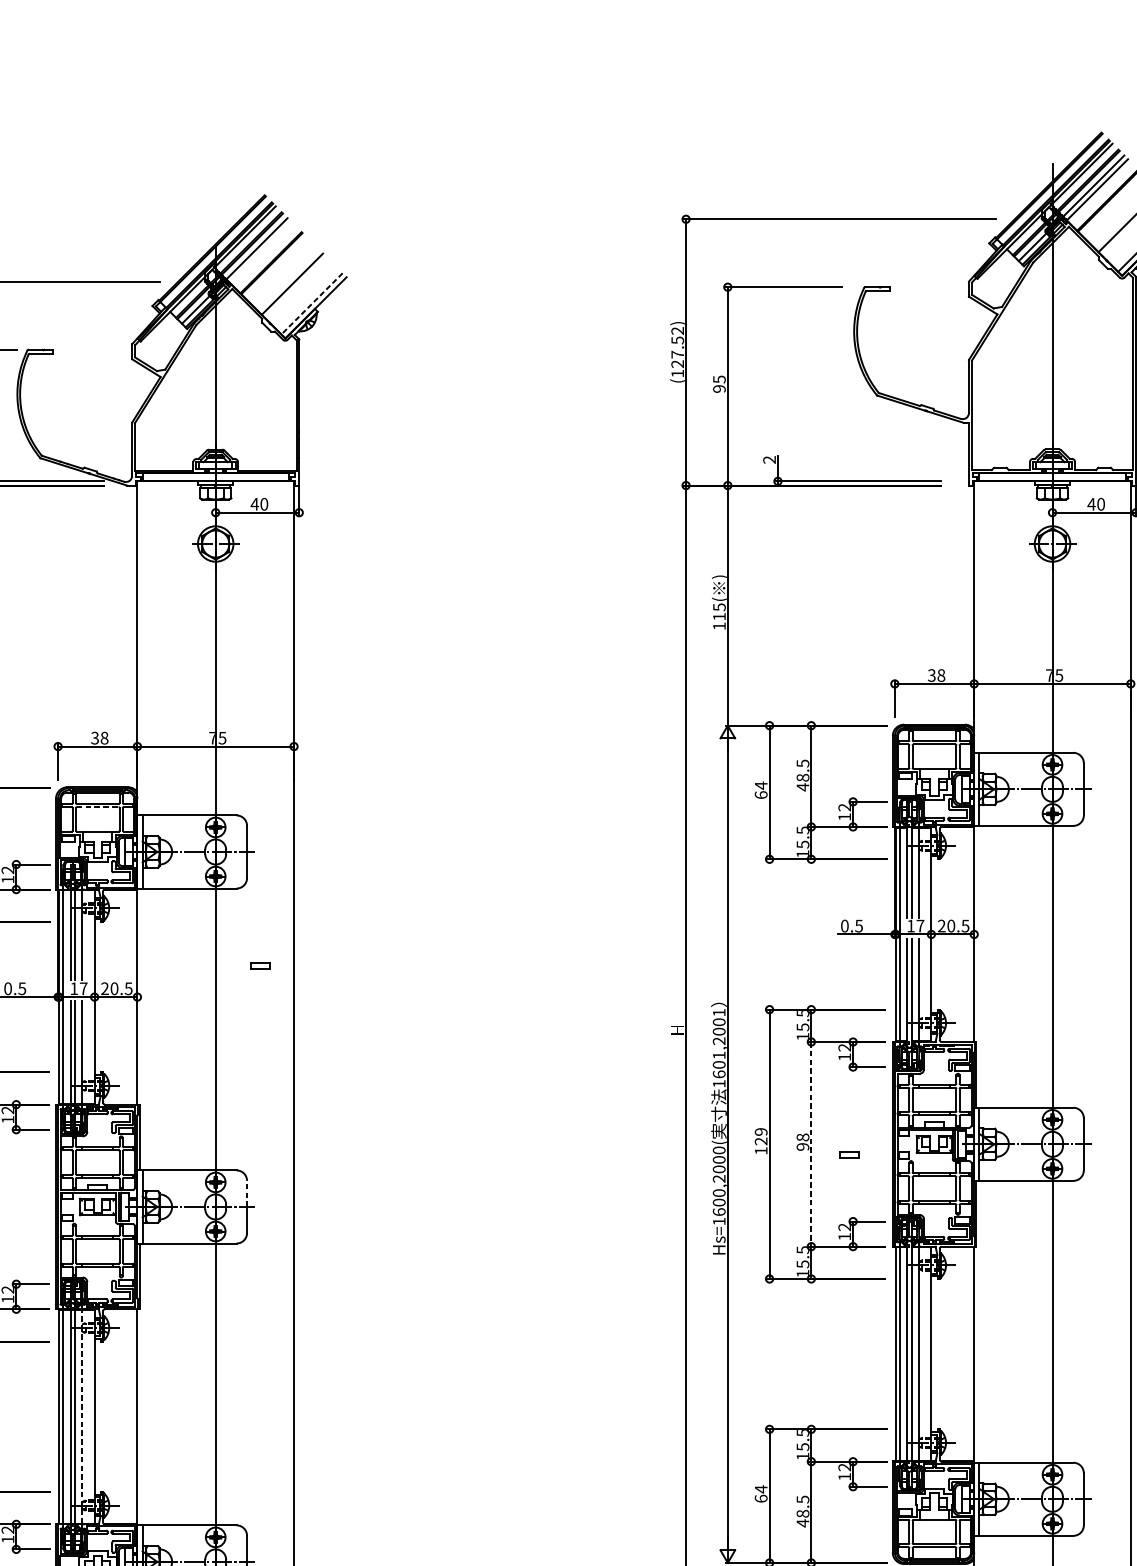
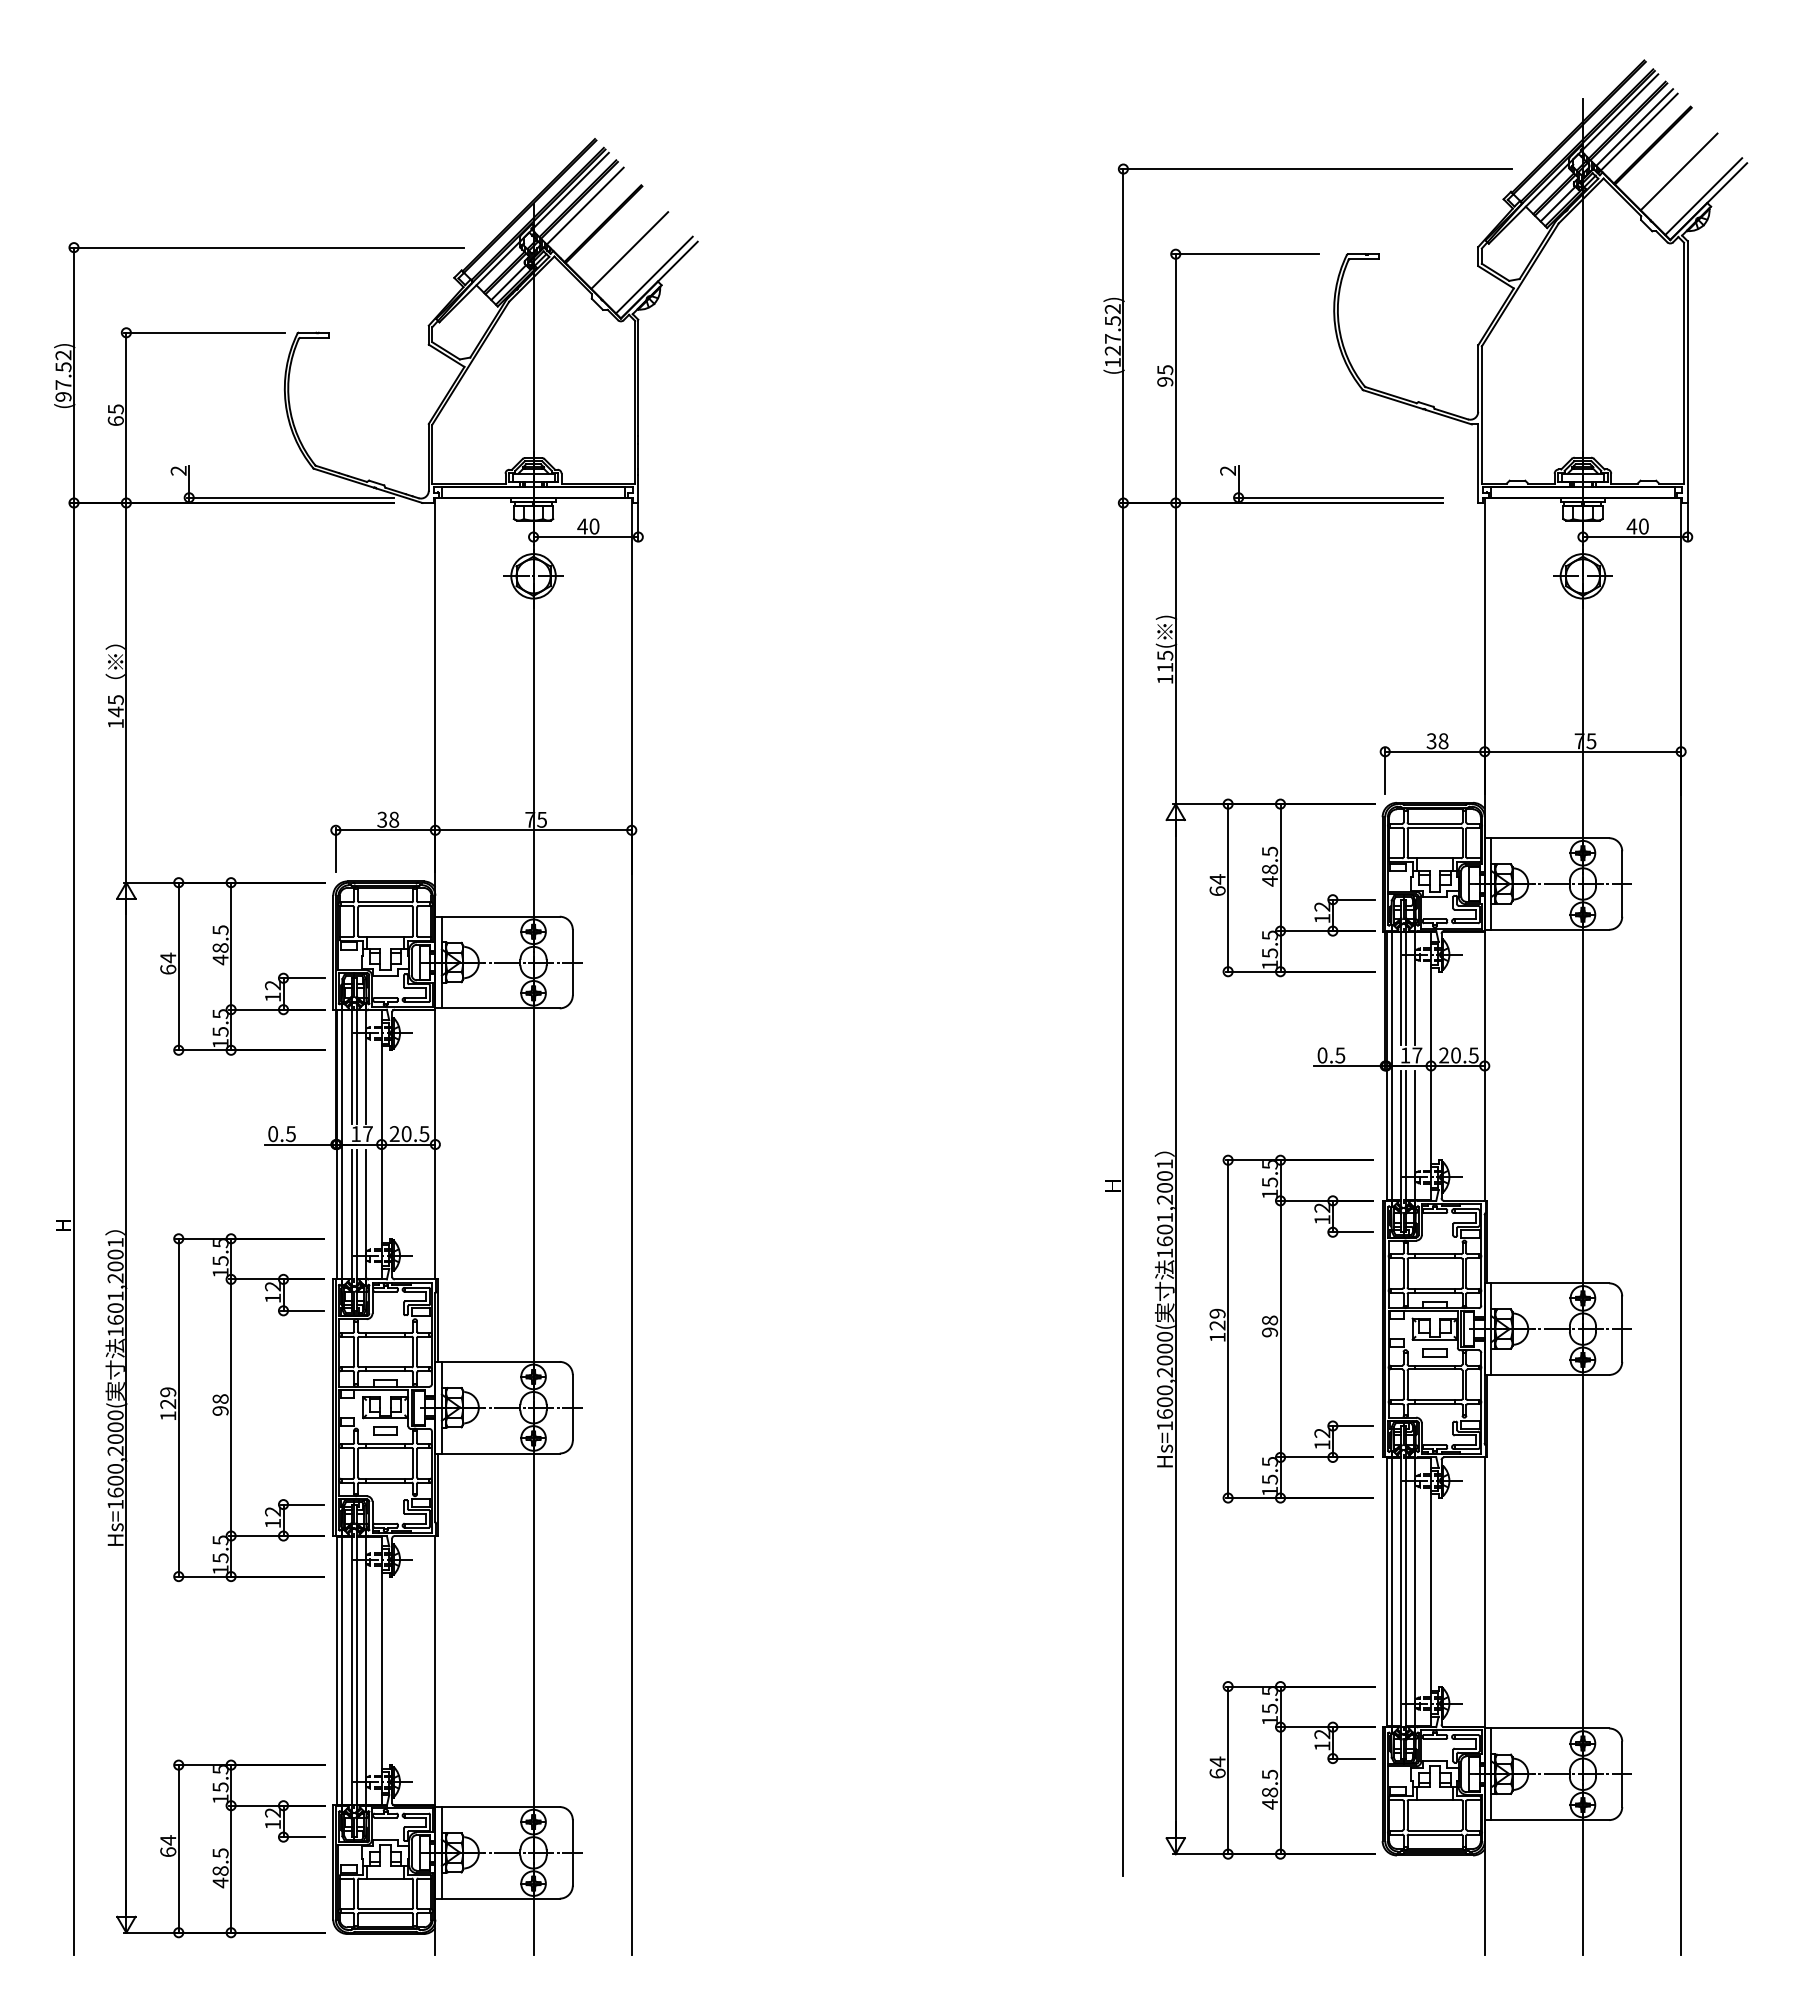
line: (311, 304) -> (653, 275), dashed -> solid
line: (98, 807) -> (386, 906), dashed -> solid
part: (260, 965) -> (385, 1430), moved
line: (811, 1144) -> (1280, 1329), dashed -> solid
part: (848, 1154) -> (1434, 1352), moved
line: (246, 1193) -> (572, 1390), dashed -> solid
line: (81, 1416) -> (365, 1670), dashed -> solid

